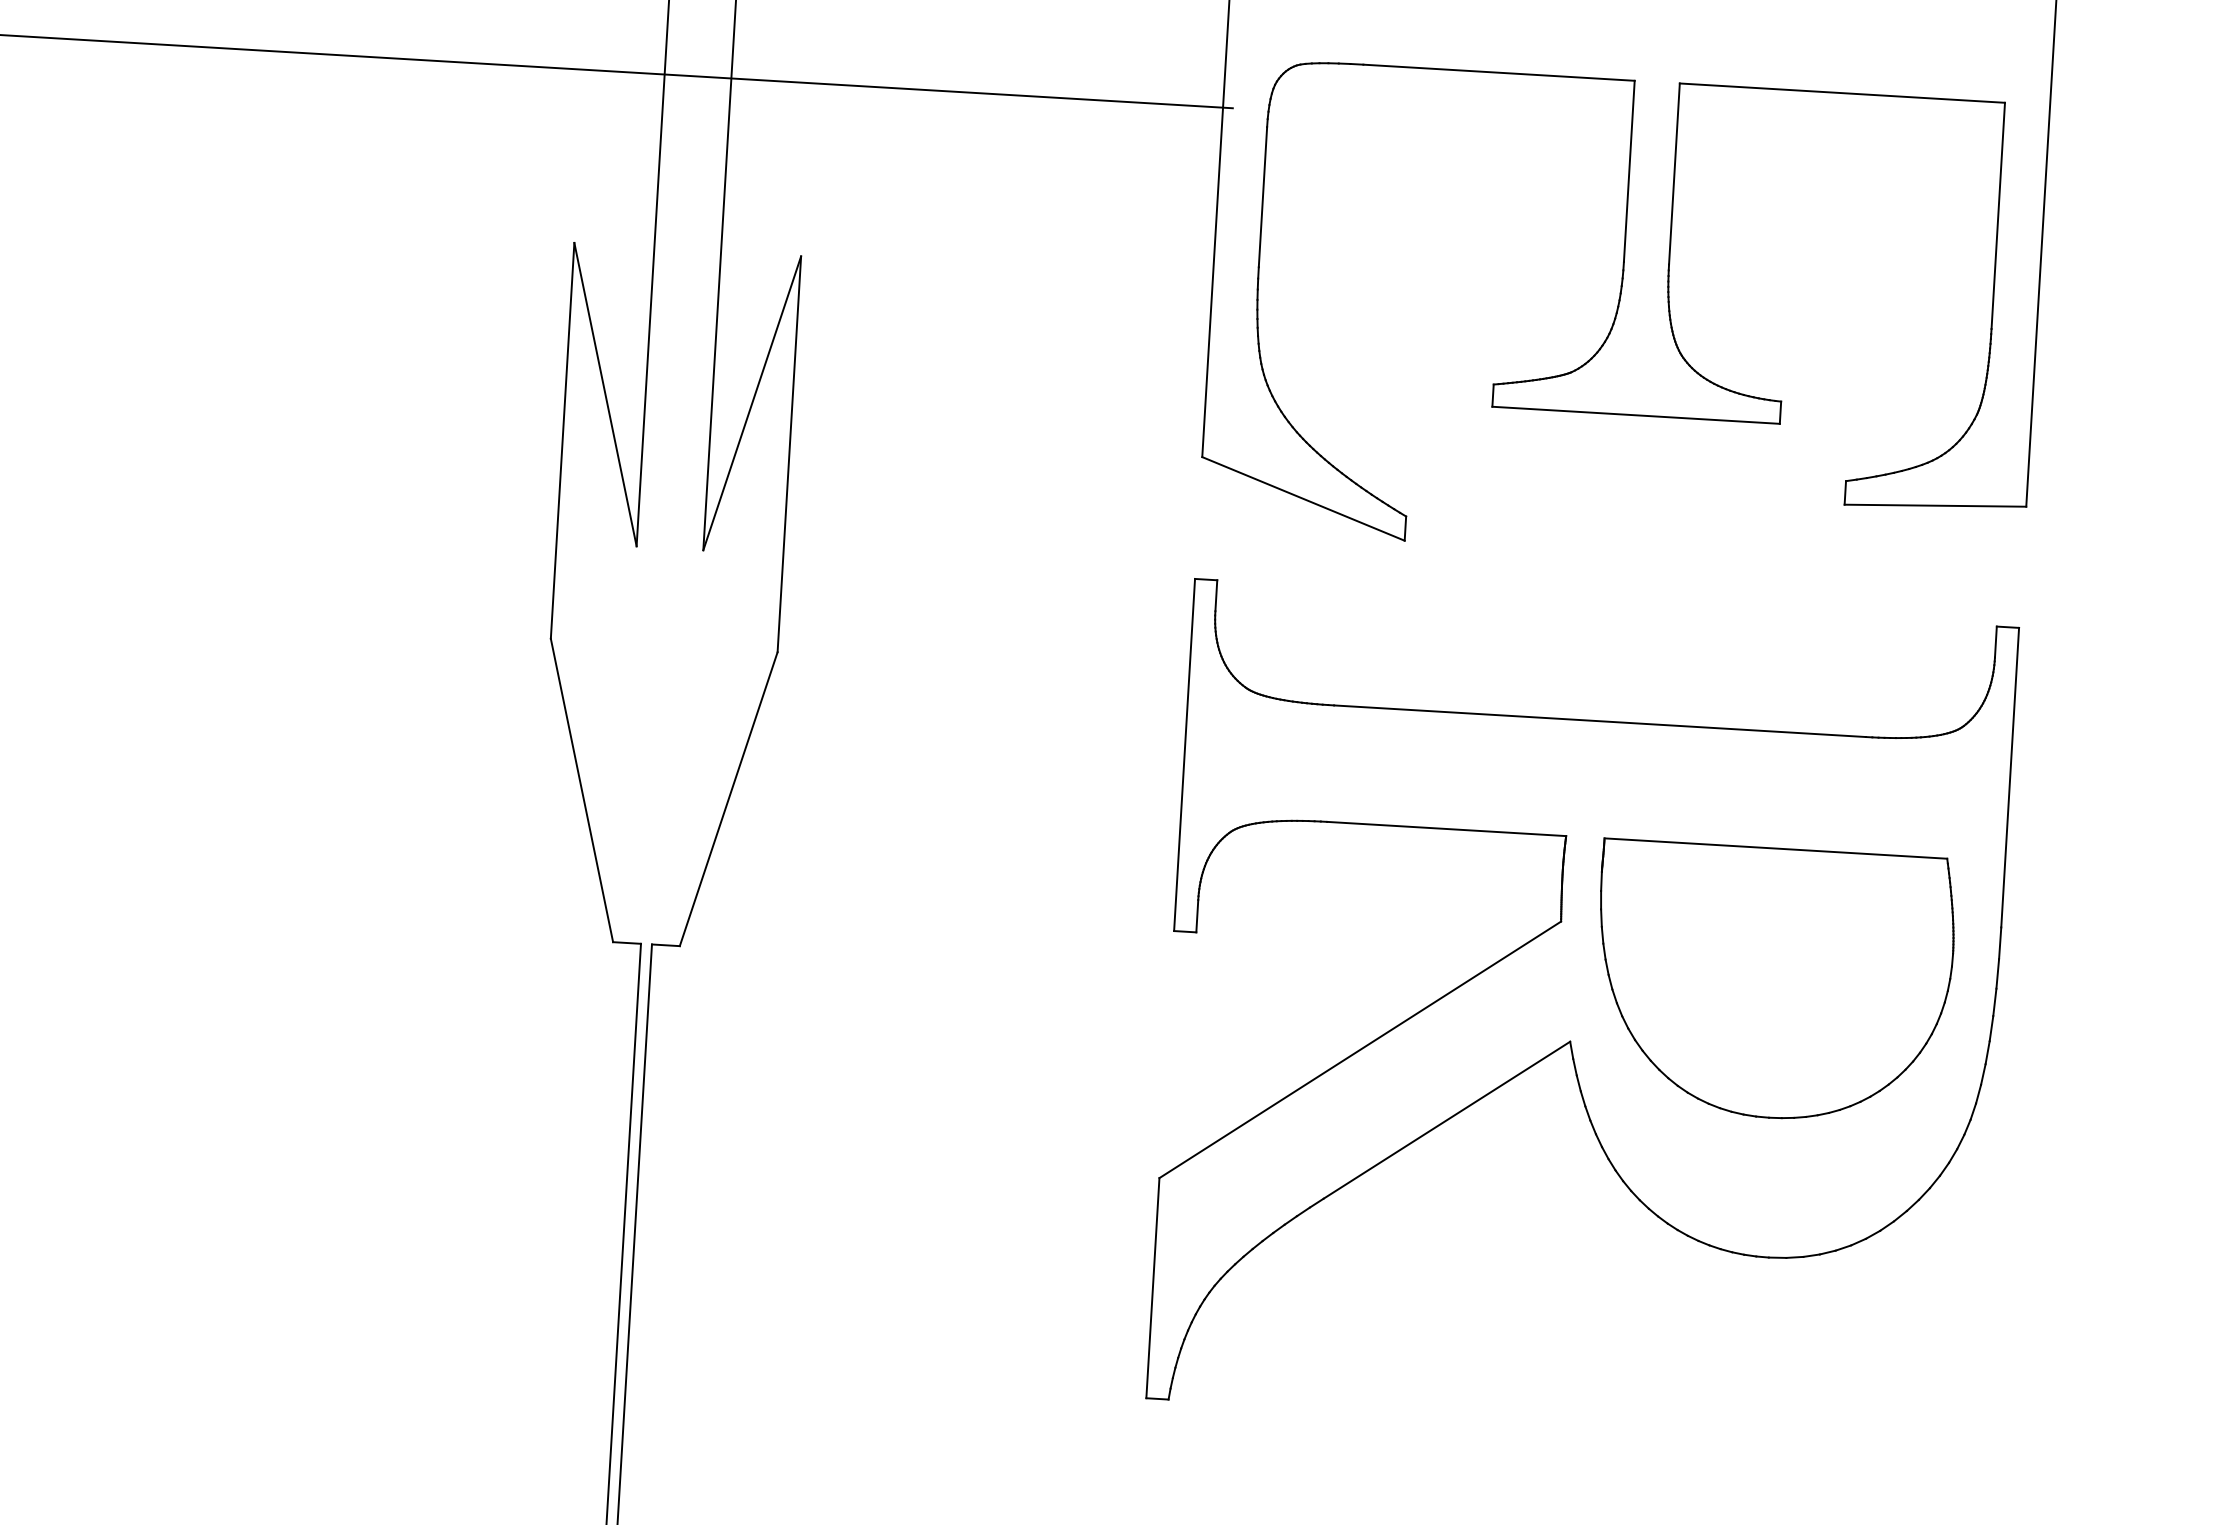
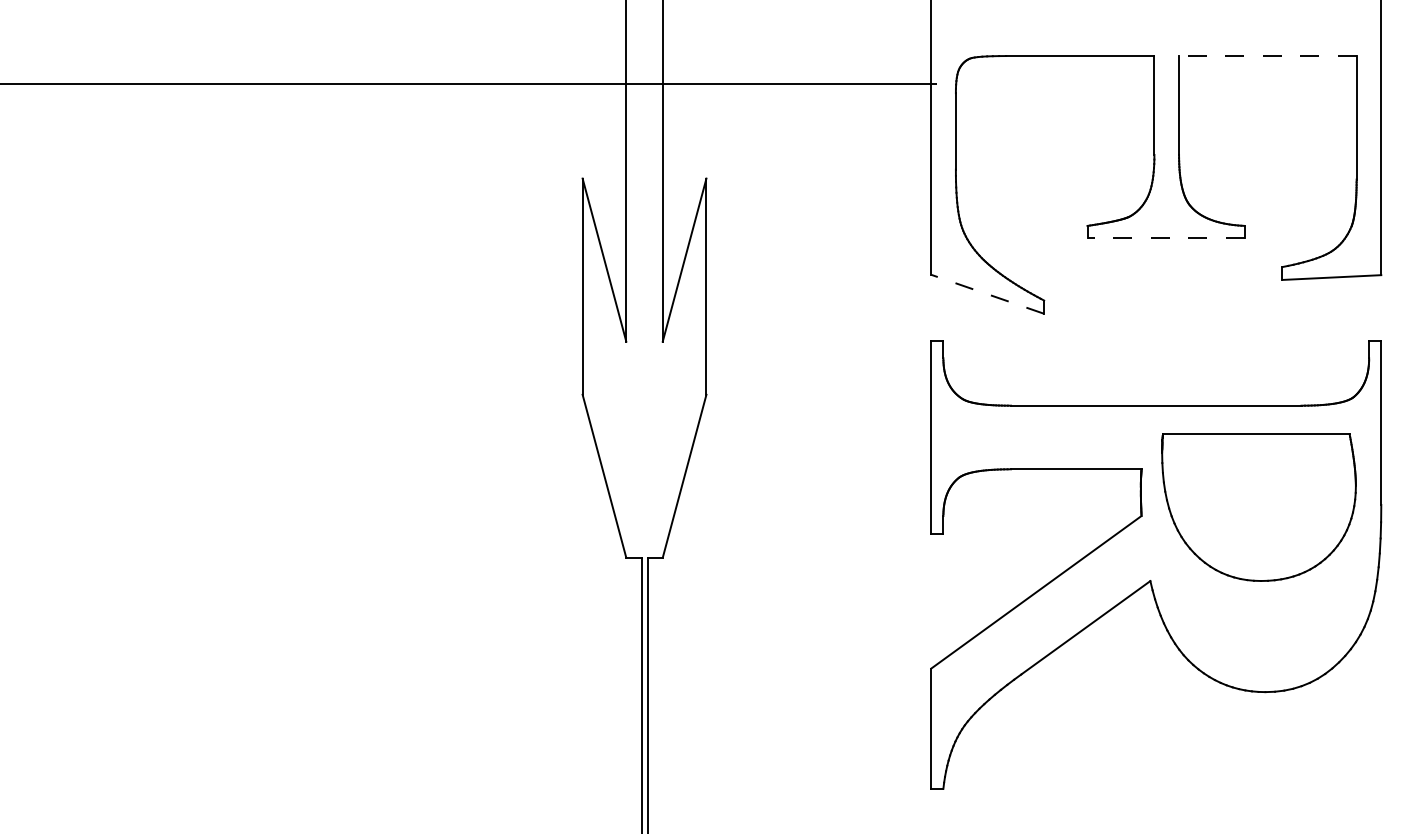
line: (1841, 93) -> (1267, 56), solid -> dashed
line: (1635, 416) -> (1165, 238), solid -> dashed
line: (1303, 499) -> (987, 294), solid -> dashed
part: (1772, 982) -> (1258, 507), moved

